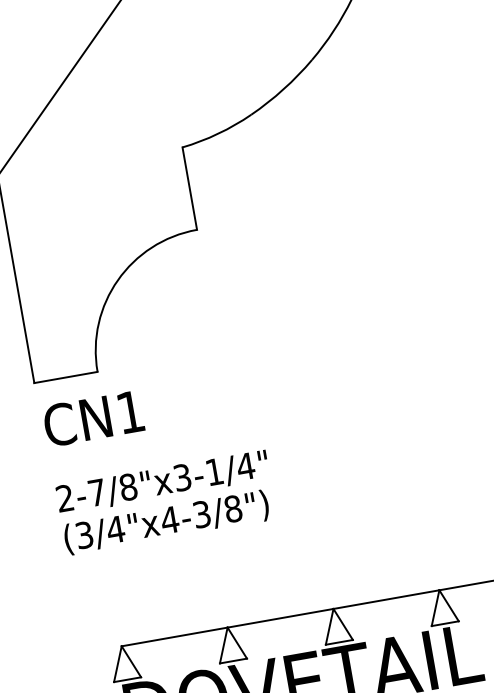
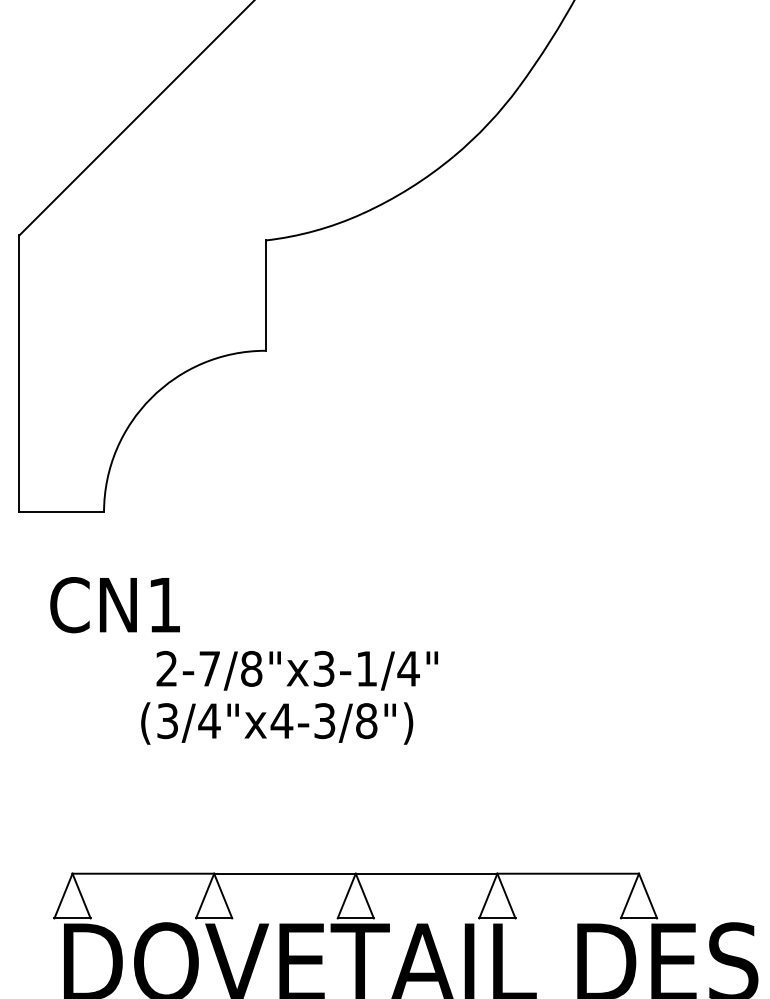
text: (93, 419) -> (114, 605), moved
text: (162, 482) -> (296, 670), moved
text: (166, 522) -> (277, 723), moved

